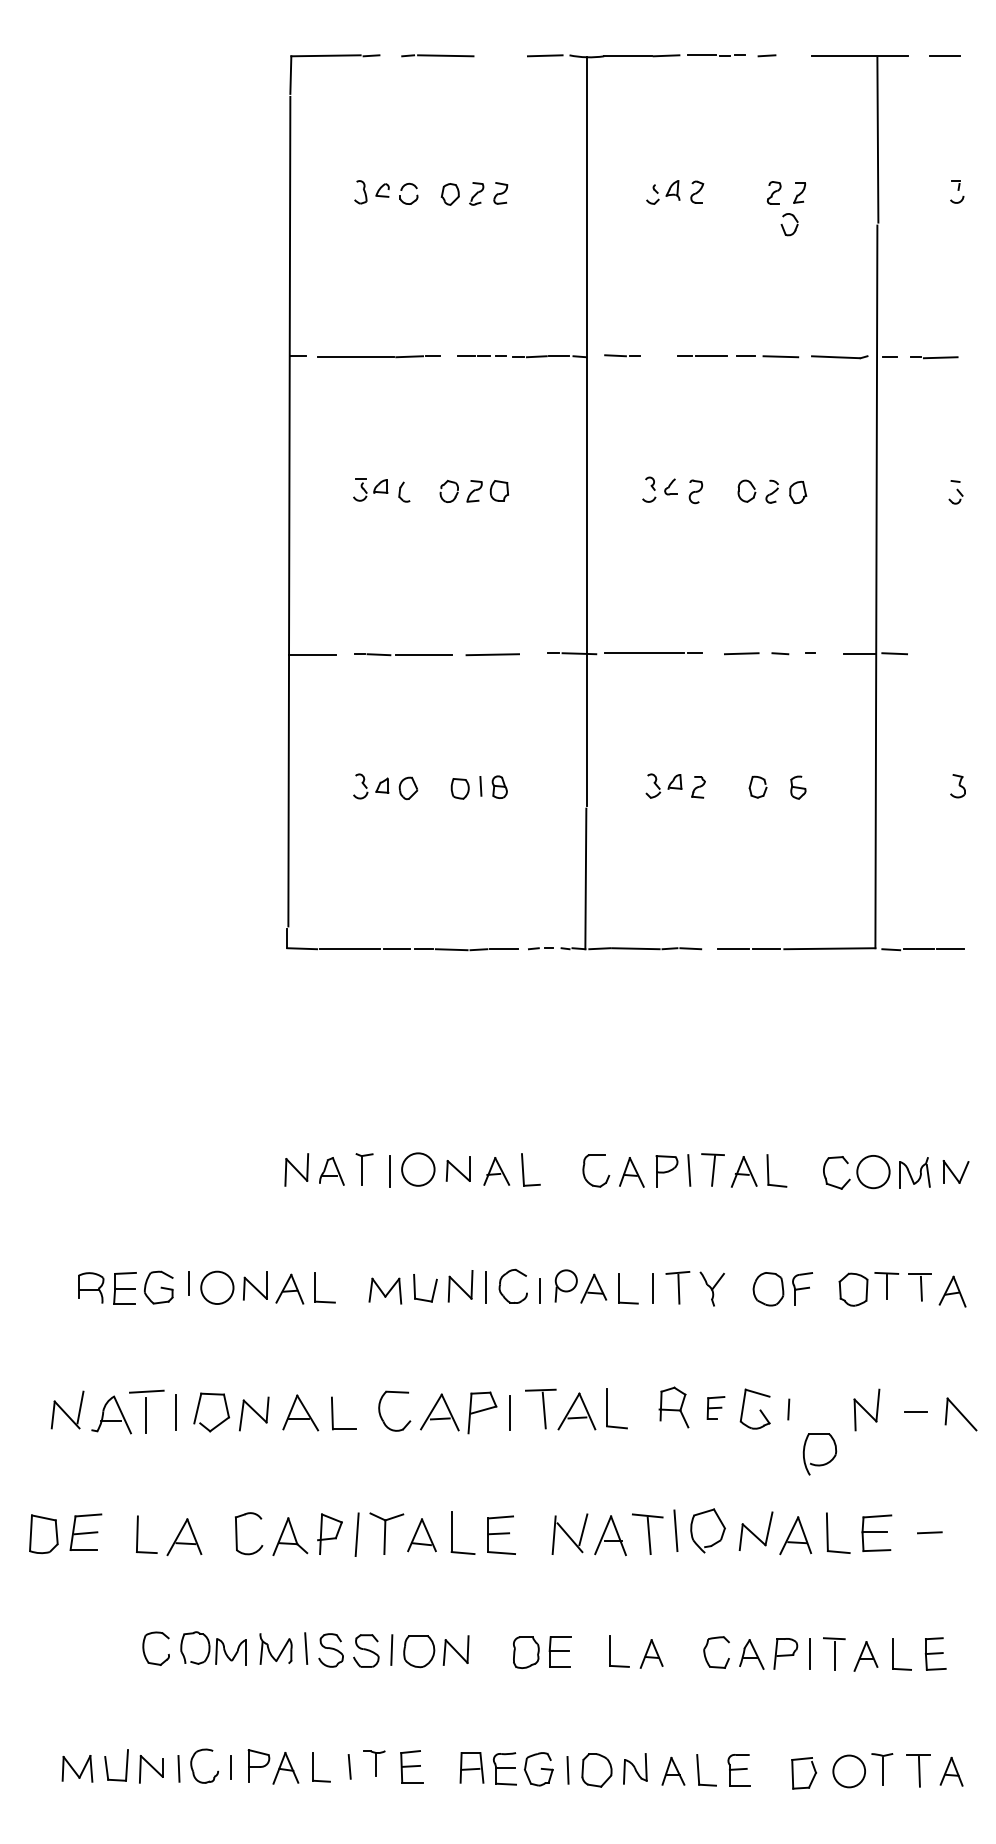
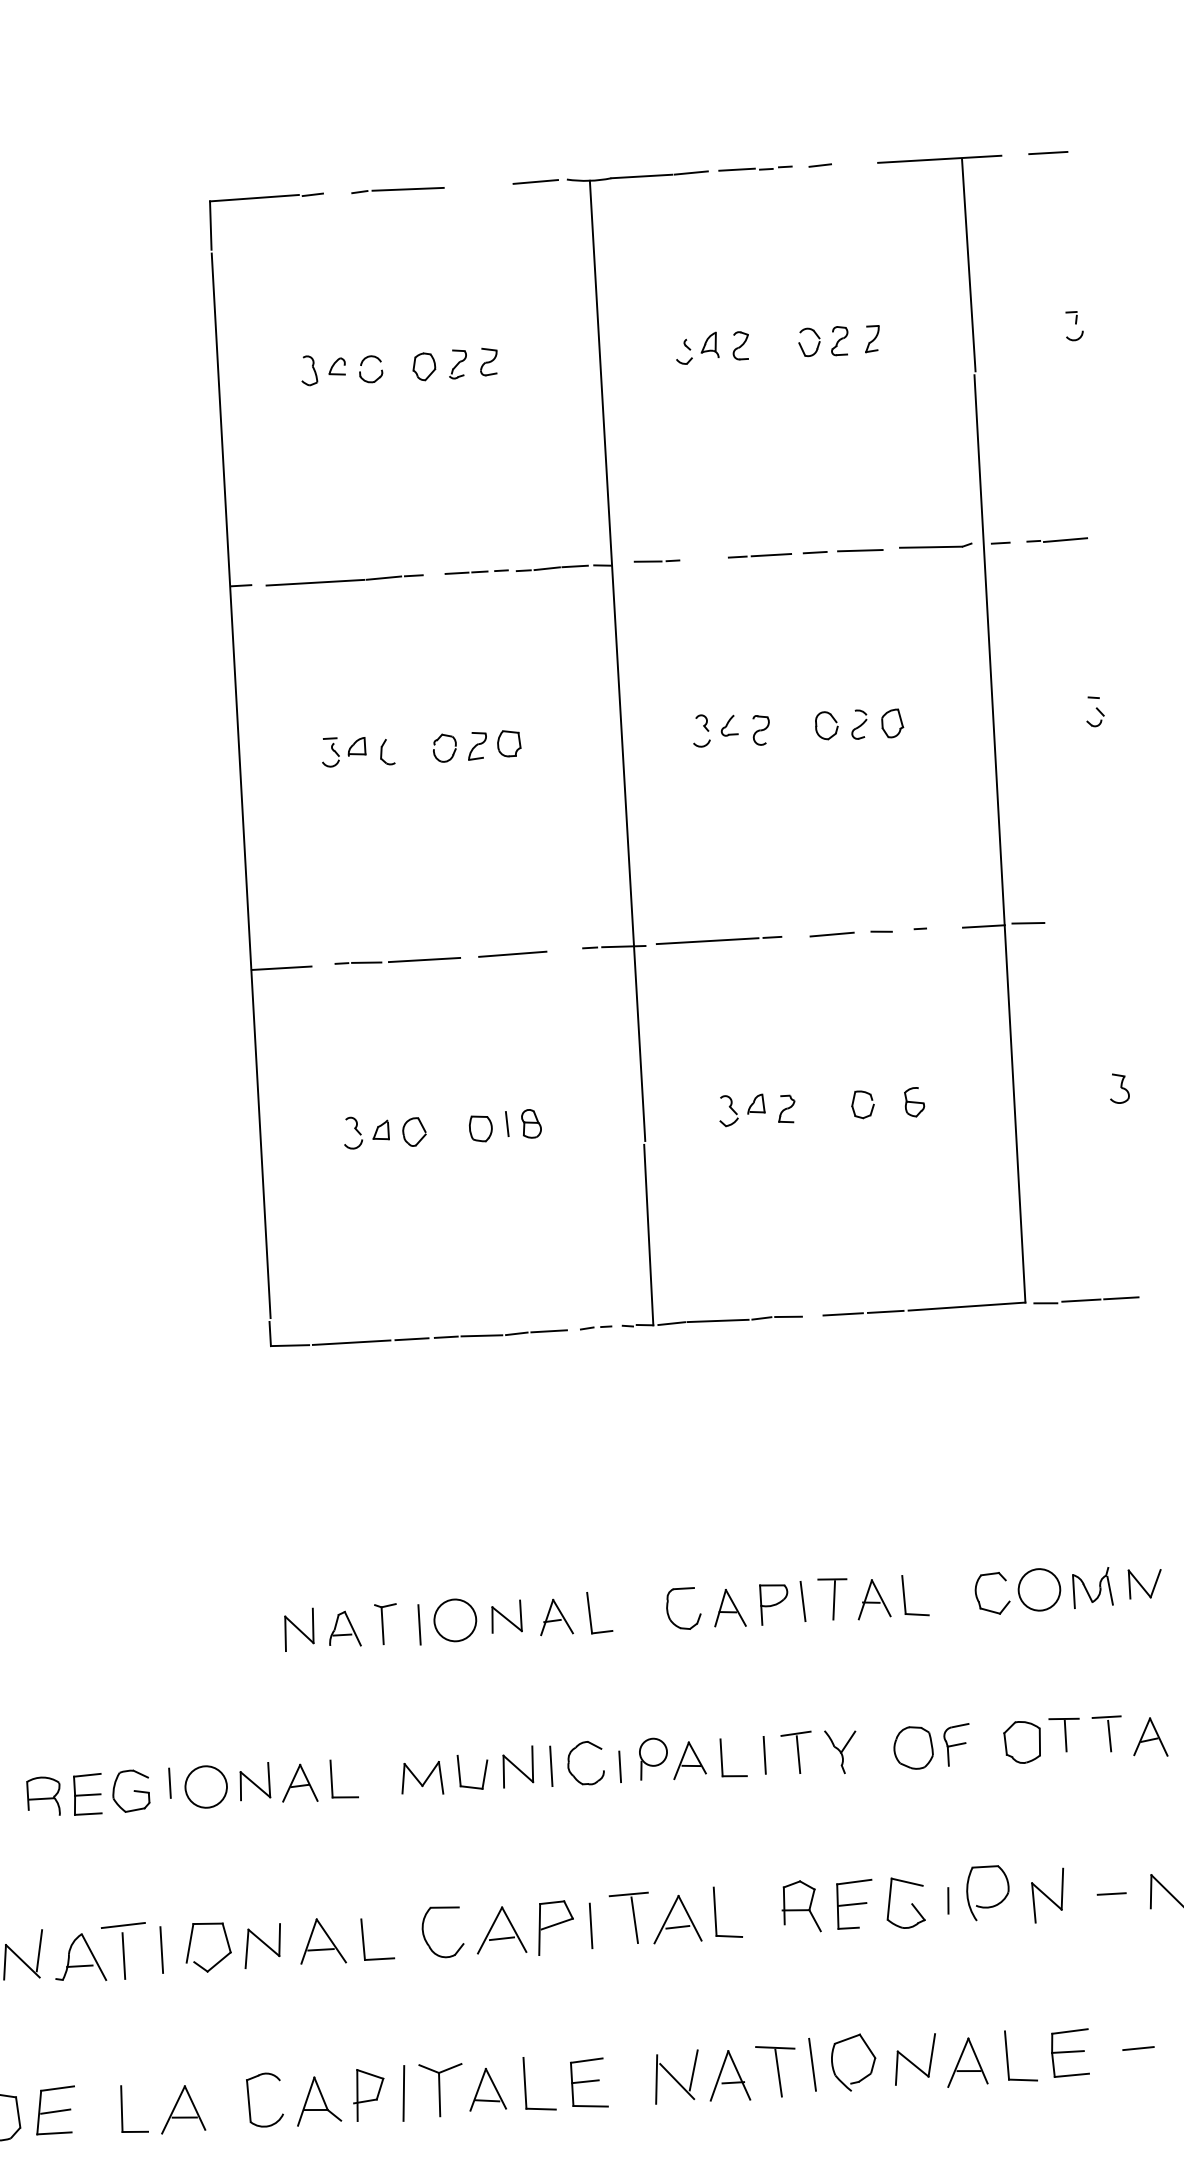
part: (783, 226) -> (801, 345), moved
part: (715, 1407) -> (854, 1903), size x1.67
part: (823, 1463) -> (993, 1904), moved

